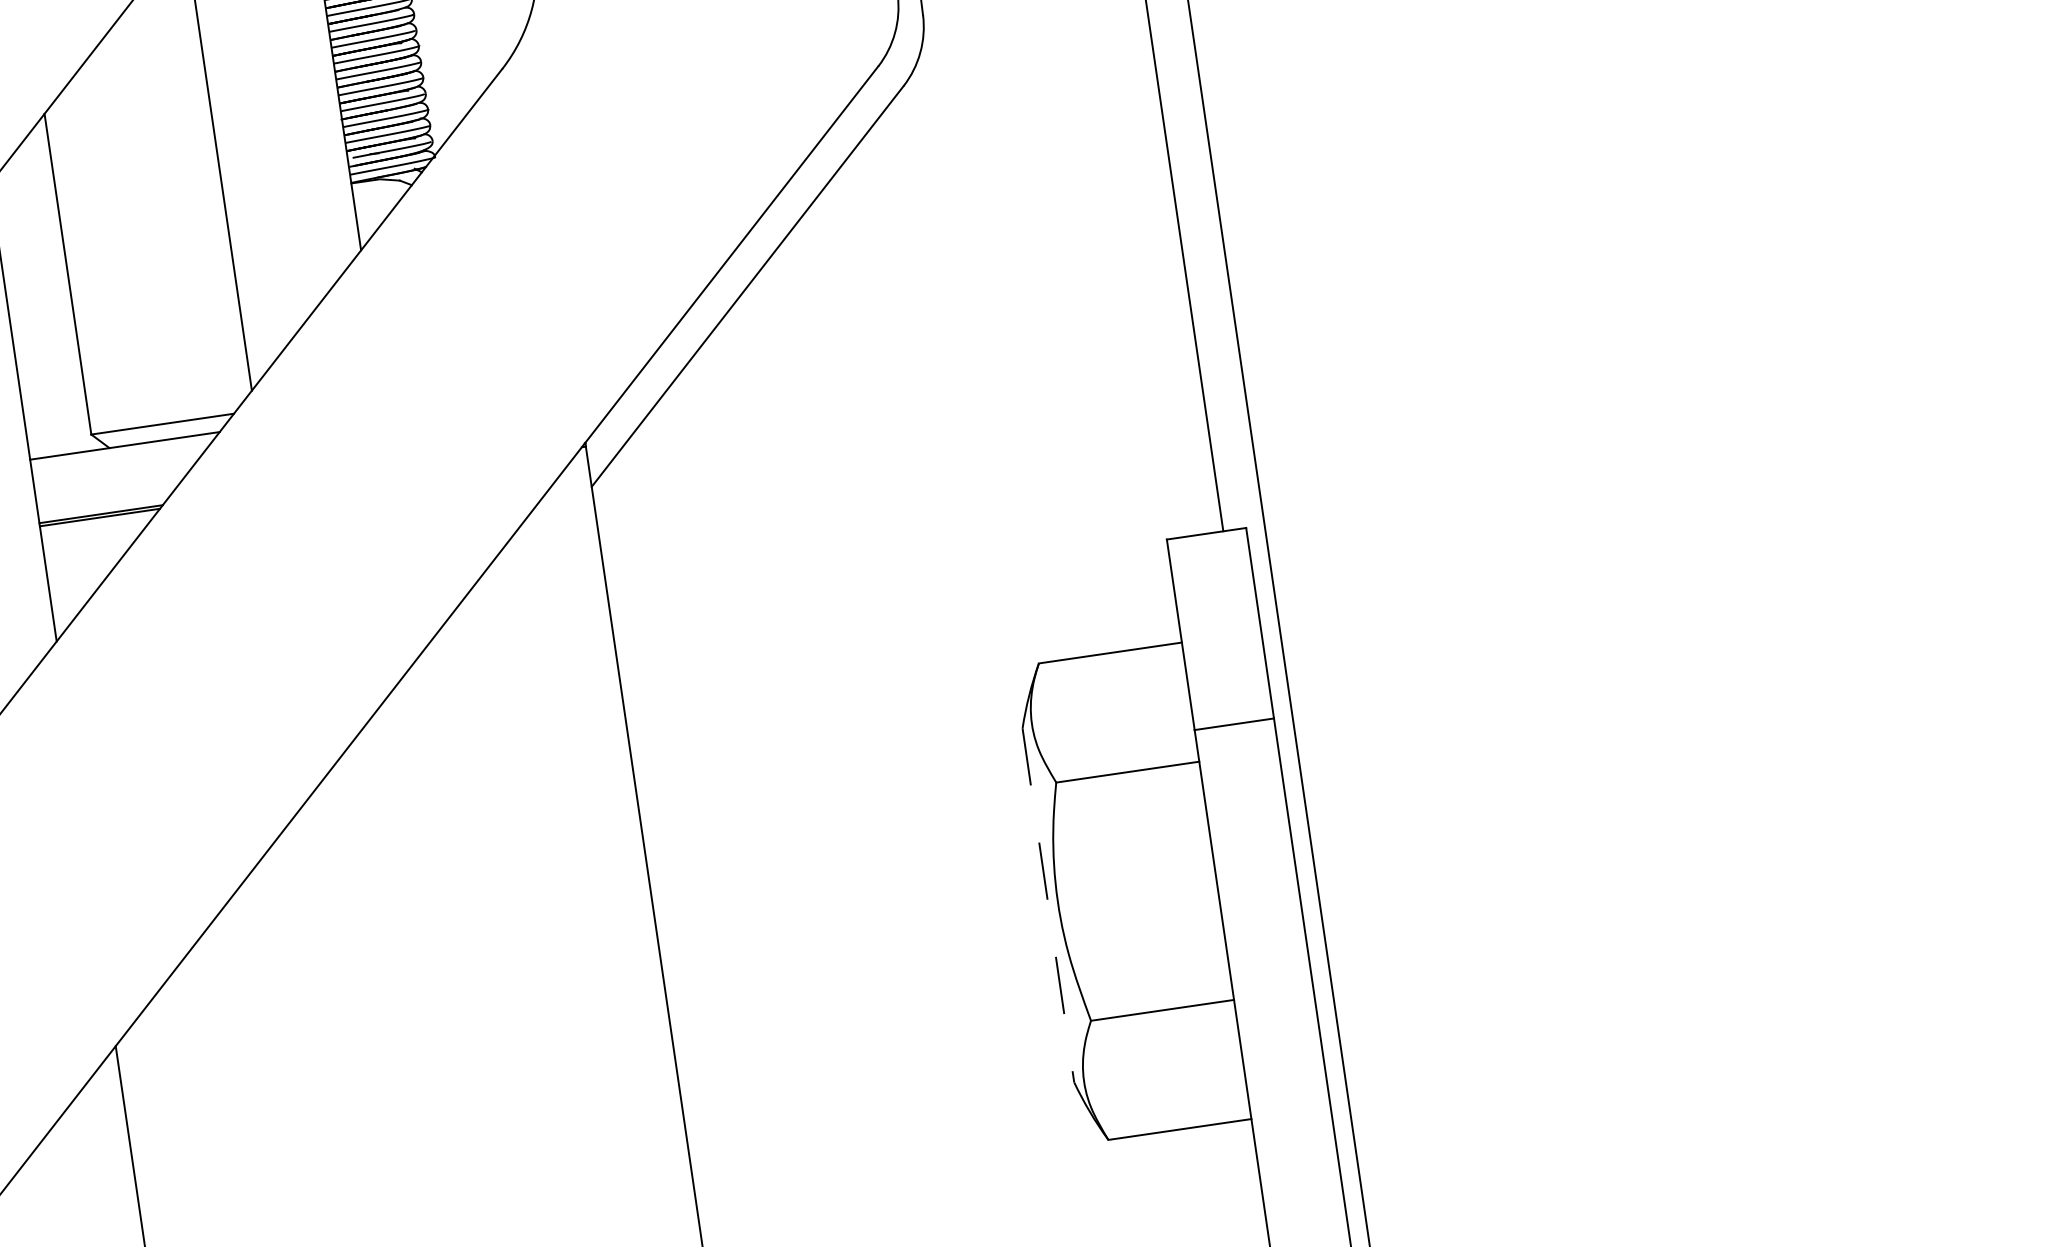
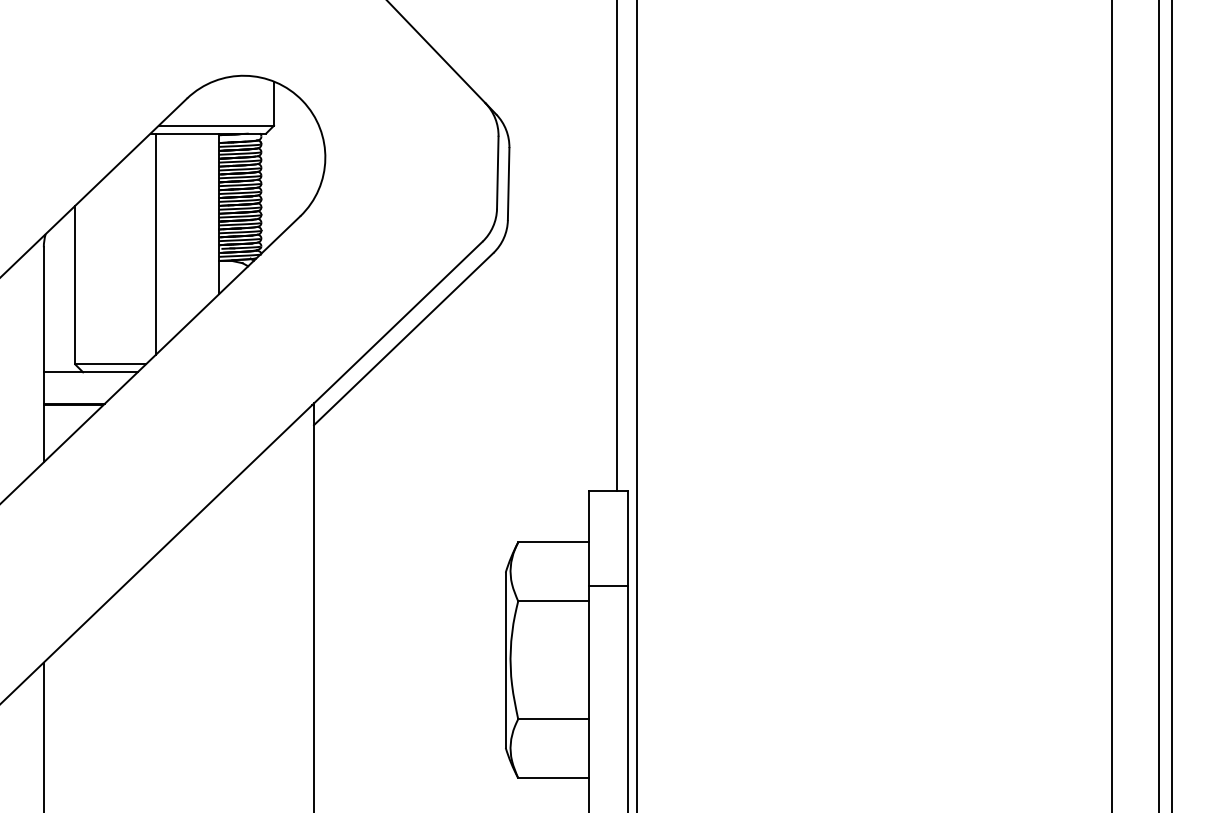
line: (1048, 905) -> (505, 660), dashed -> solid

